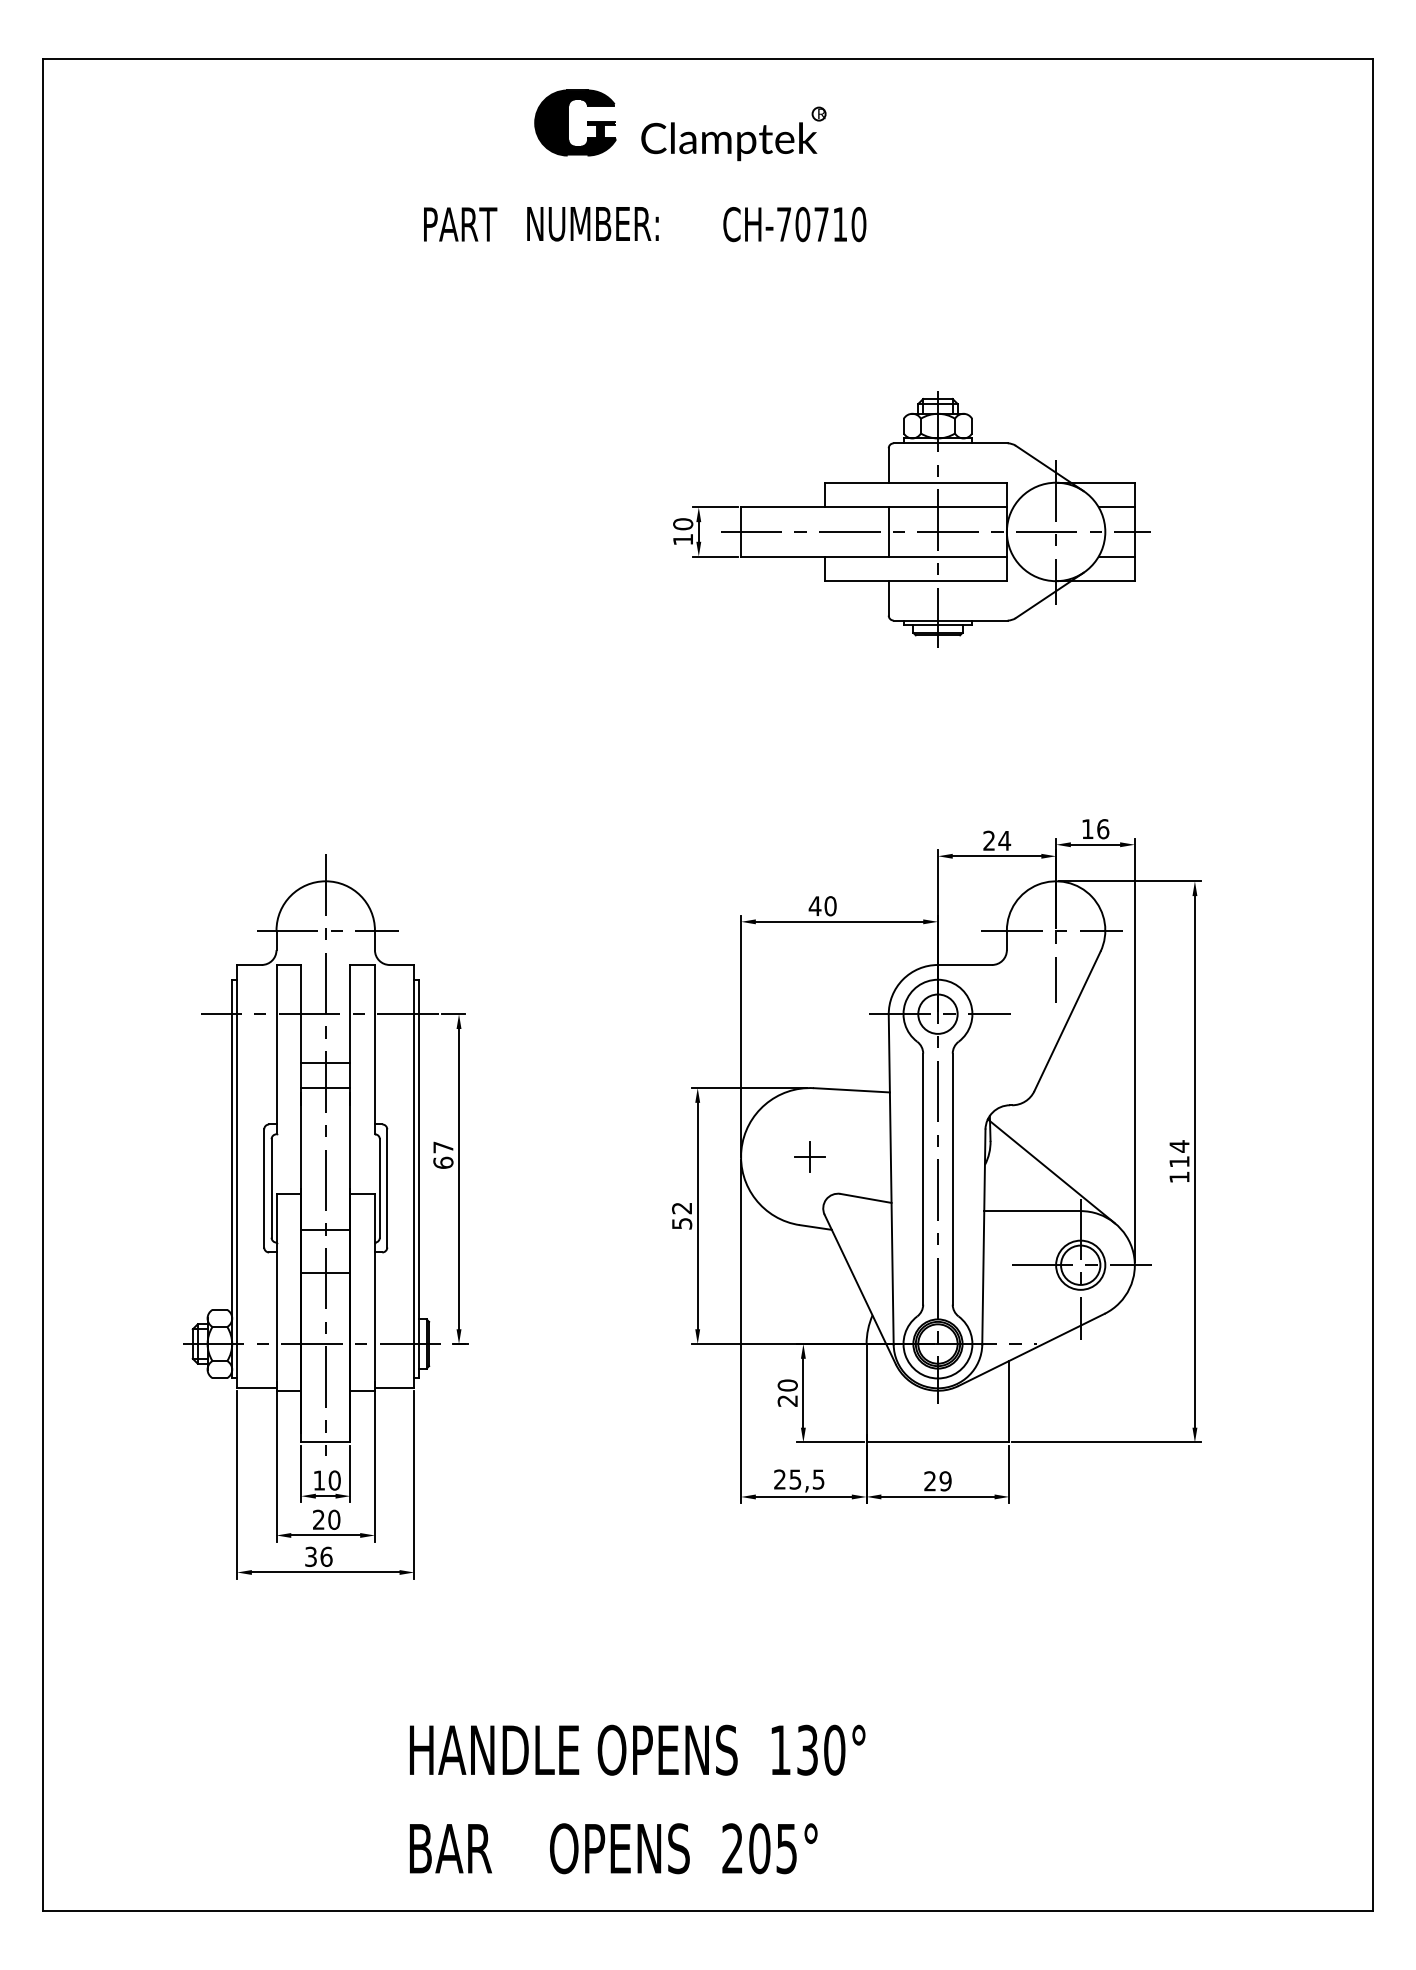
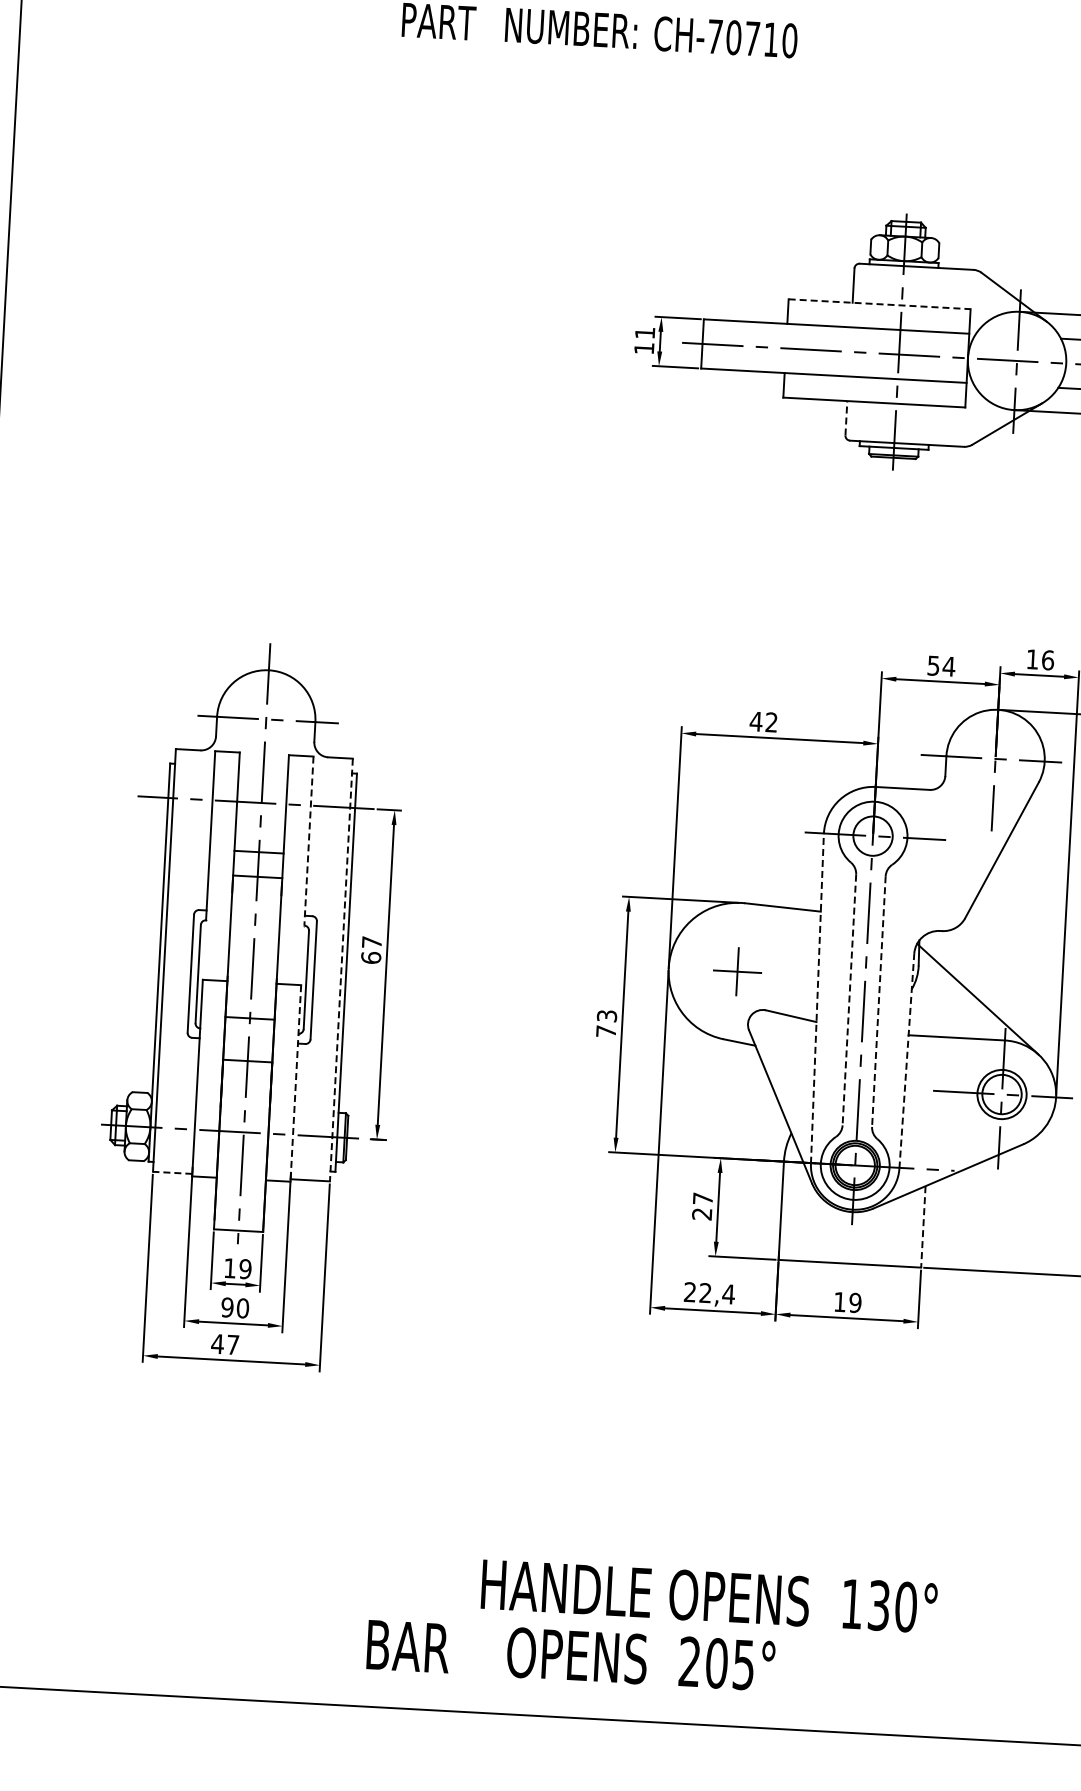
text: (794, 224) -> (725, 37), moved
line: (916, 482) -> (880, 304), solid -> dashed
text: (683, 524) -> (645, 333), 10 -> 11
line: (888, 531) -> (849, 351), removed
line: (888, 597) -> (846, 417), solid -> dashed
text: (988, 840) -> (932, 665), 24 -> 54
text: (830, 906) -> (771, 722), 40 -> 42
line: (374, 1049) -> (308, 840), solid -> dashed
part: (809, 1156) -> (737, 971), size x1.6
line: (414, 1176) -> (341, 969), solid -> dashed
line: (891, 1179) -> (817, 998), solid -> dashed
line: (923, 1179) -> (849, 1000), solid -> dashed
line: (952, 1179) -> (878, 1001), solid -> dashed
text: (682, 1215) -> (607, 1023), 52 -> 73
line: (983, 1237) -> (906, 1061), solid -> dashed
line: (374, 1292) -> (295, 1083), solid -> dashed
text: (787, 1385) -> (702, 1198), 20 -> 27
line: (256, 1388) -> (172, 1173), solid -> dashed
line: (1009, 1401) -> (923, 1226), solid -> dashed
text: (807, 1479) -> (717, 1293), 25,5 -> 22,4
text: (334, 1480) -> (245, 1269), 10 -> 19
text: (929, 1481) -> (839, 1302), 29 -> 19
text: (318, 1519) -> (227, 1307), 20 -> 90
text: (318, 1556) -> (225, 1344), 36 -> 47
text: (637, 1749) -> (709, 1595), moved
text: (613, 1848) -> (570, 1655), moved

